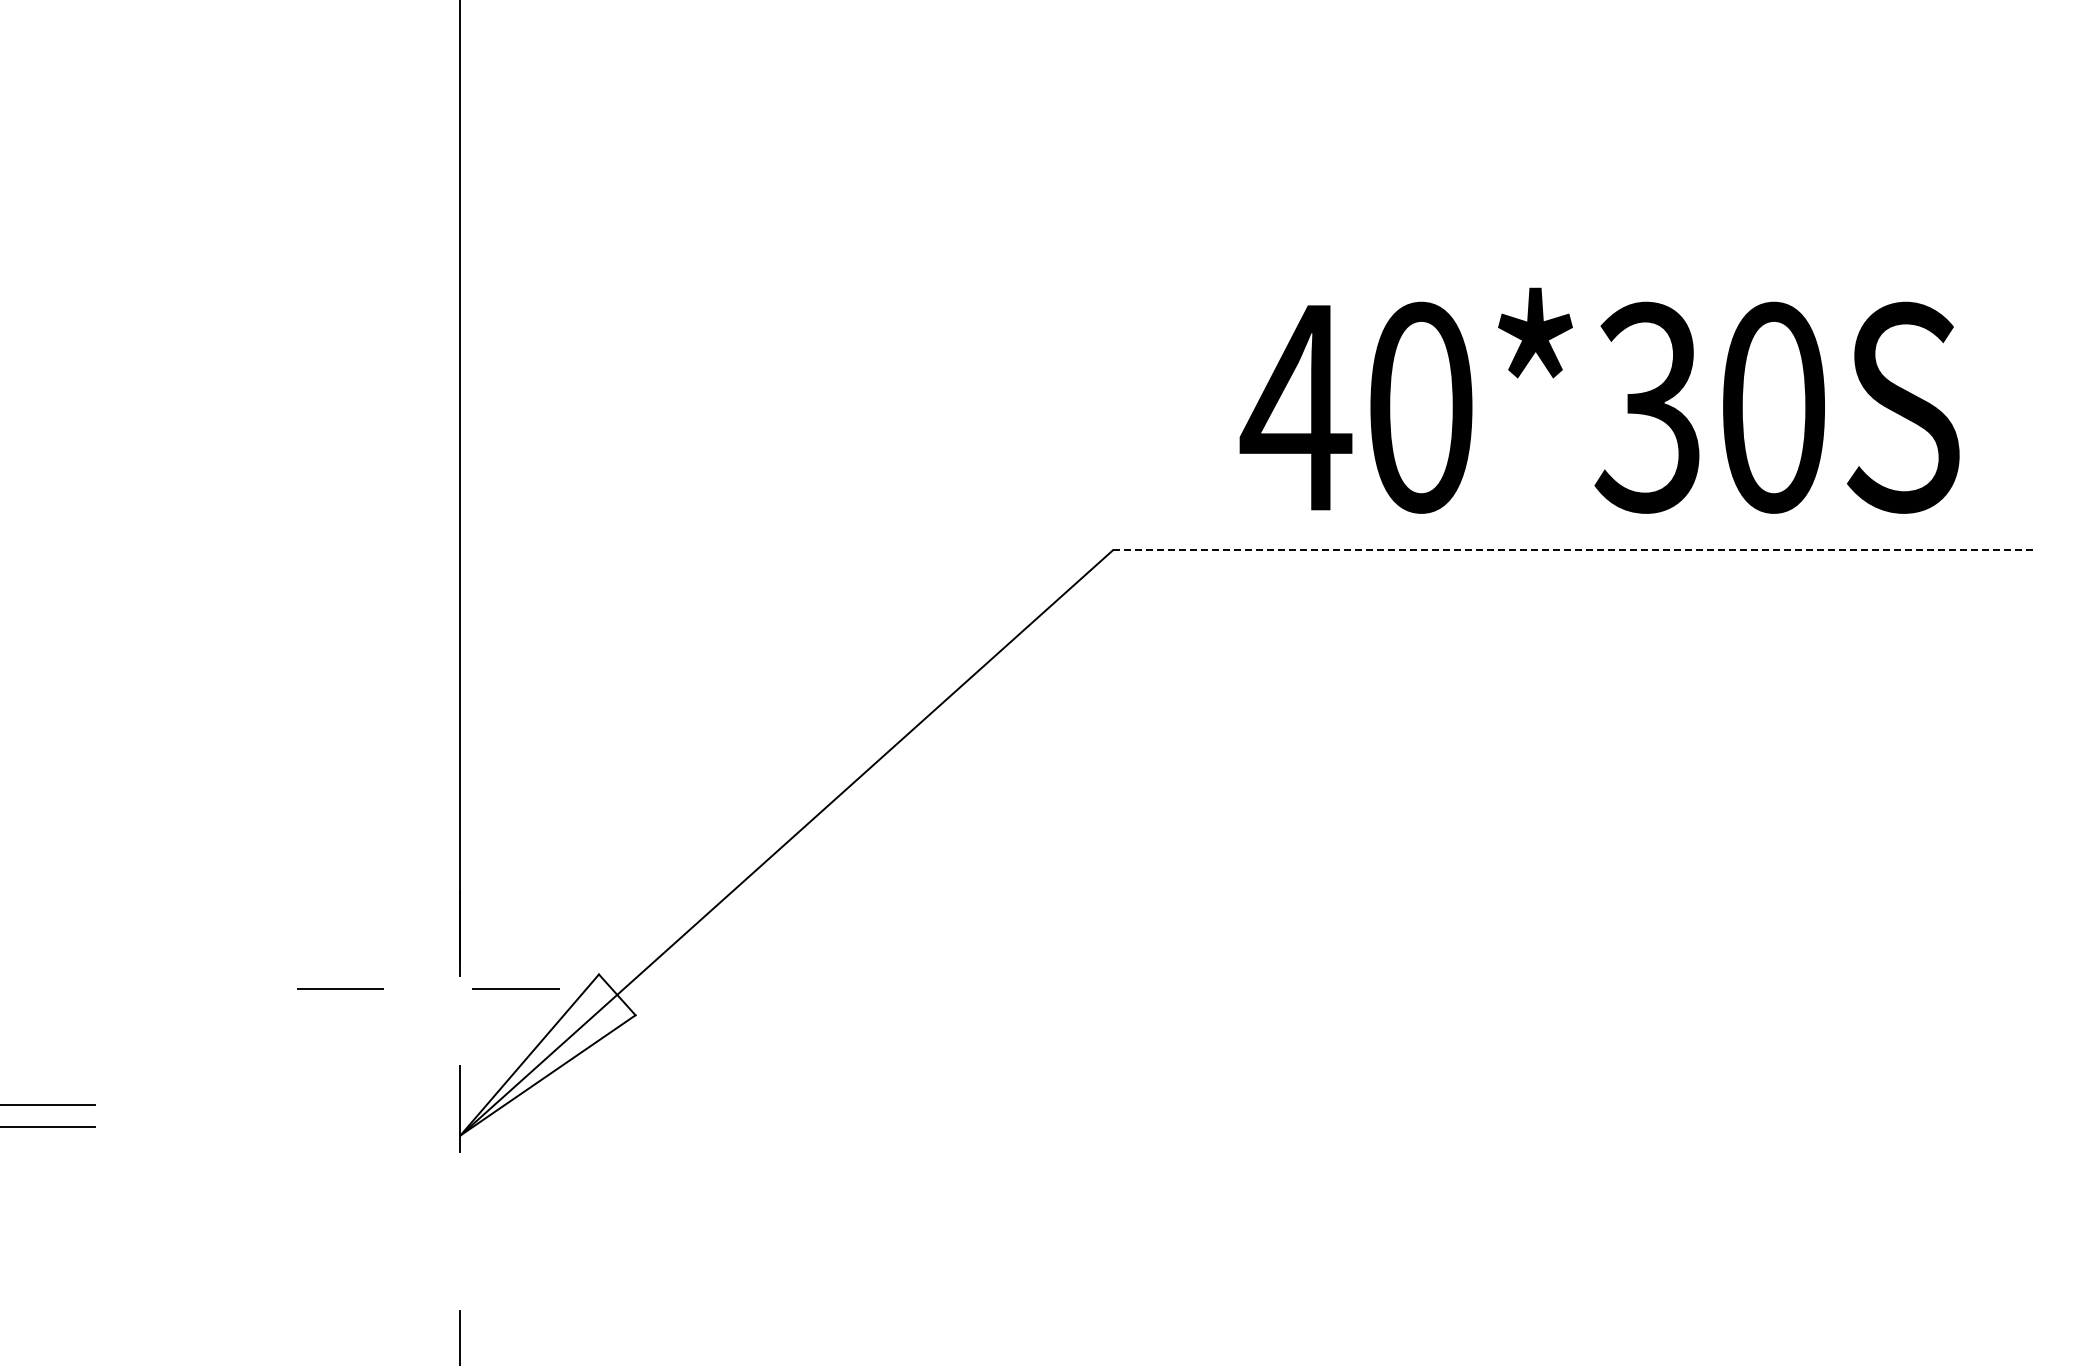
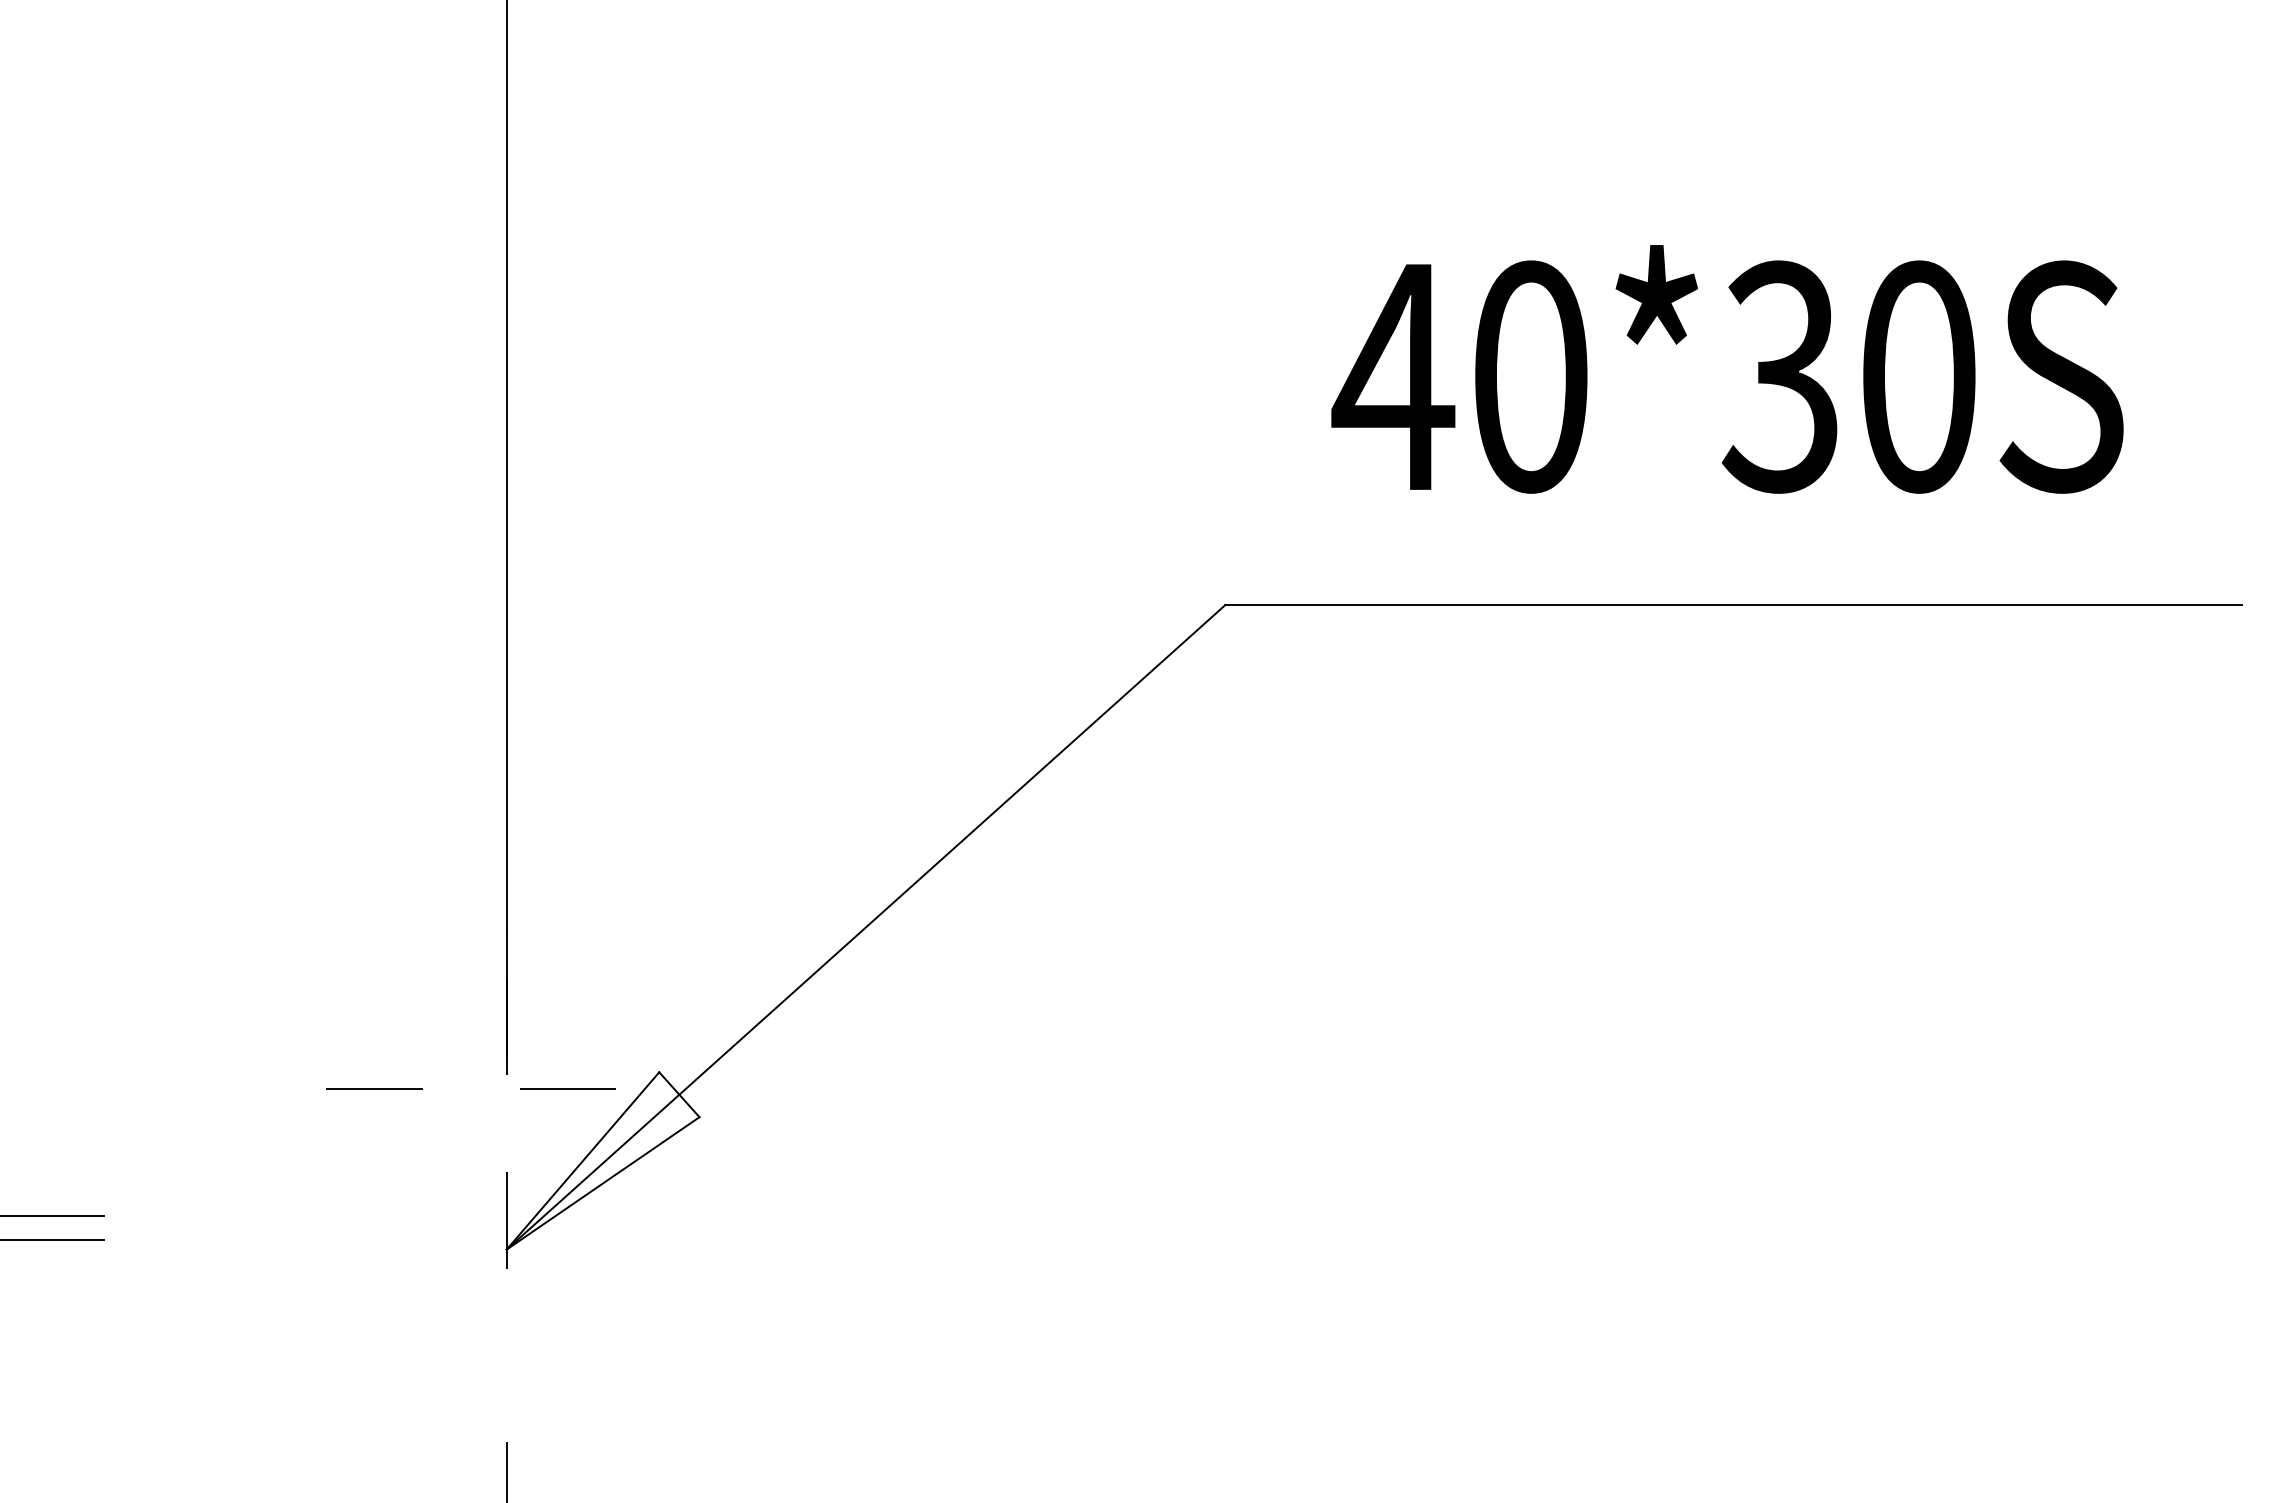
text: (1599, 400) -> (1727, 369), moved
line: (1575, 550) -> (1733, 605), dashed -> solid

